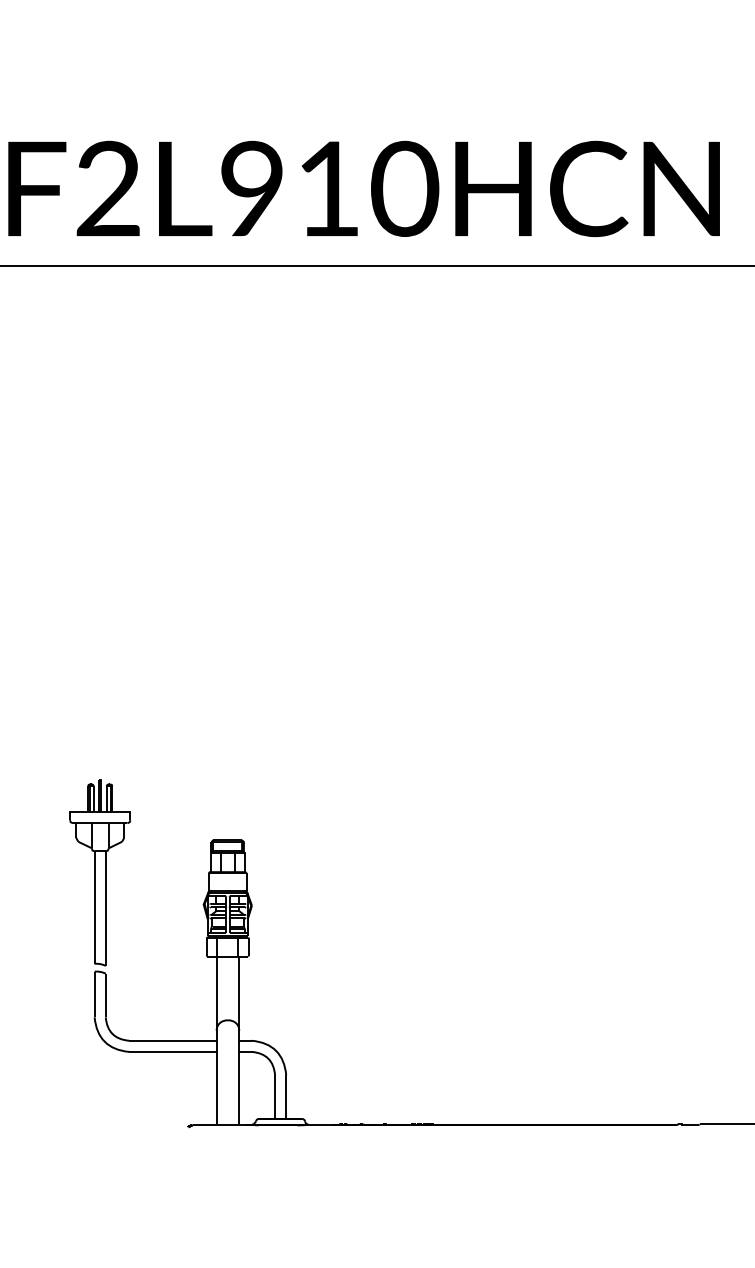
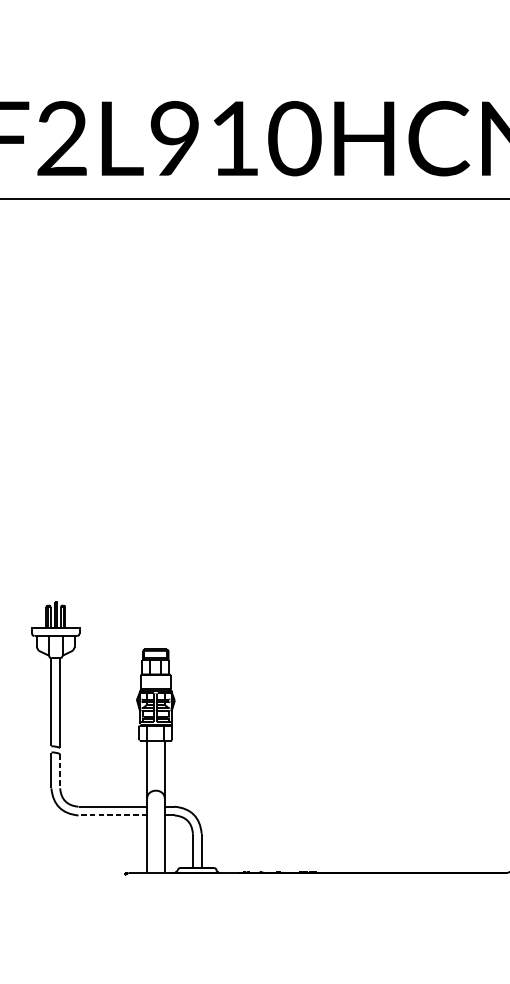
line: (105, 995) -> (59, 771), solid -> dashed
line: (172, 1051) -> (112, 815), solid -> dashed

